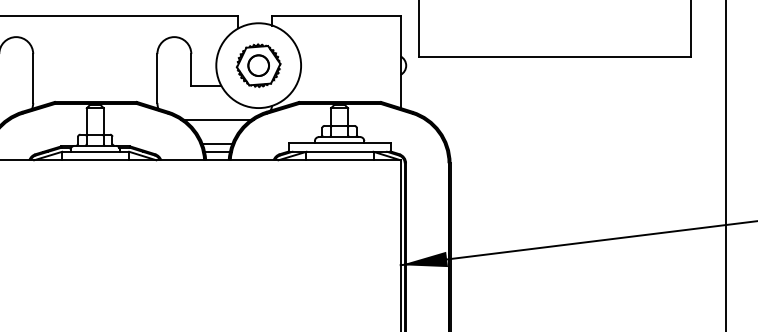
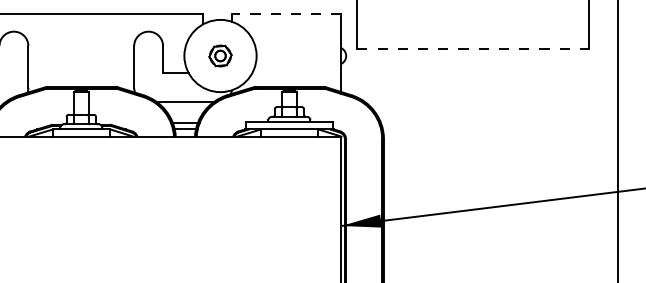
line: (336, 15) -> (286, 13), solid -> dashed
line: (554, 58) -> (472, 49), solid -> dashed
part: (258, 65) -> (220, 55), size x0.6

